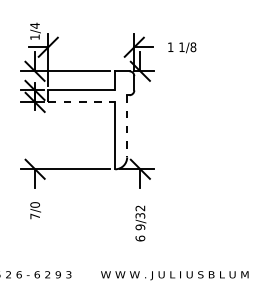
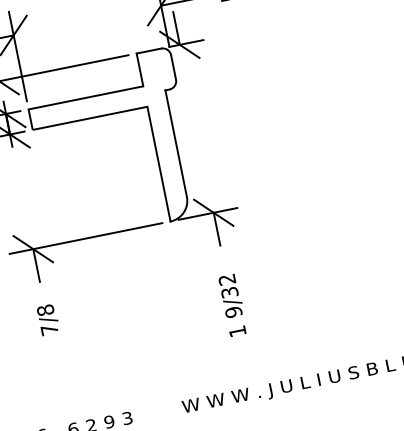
line: (82, 102) -> (91, 118), dashed -> solid
line: (127, 126) -> (176, 143), dashed -> solid
text: (34, 204) -> (44, 309), 7/0 -> 7/8
text: (140, 238) -> (237, 331), 6 -> 1

